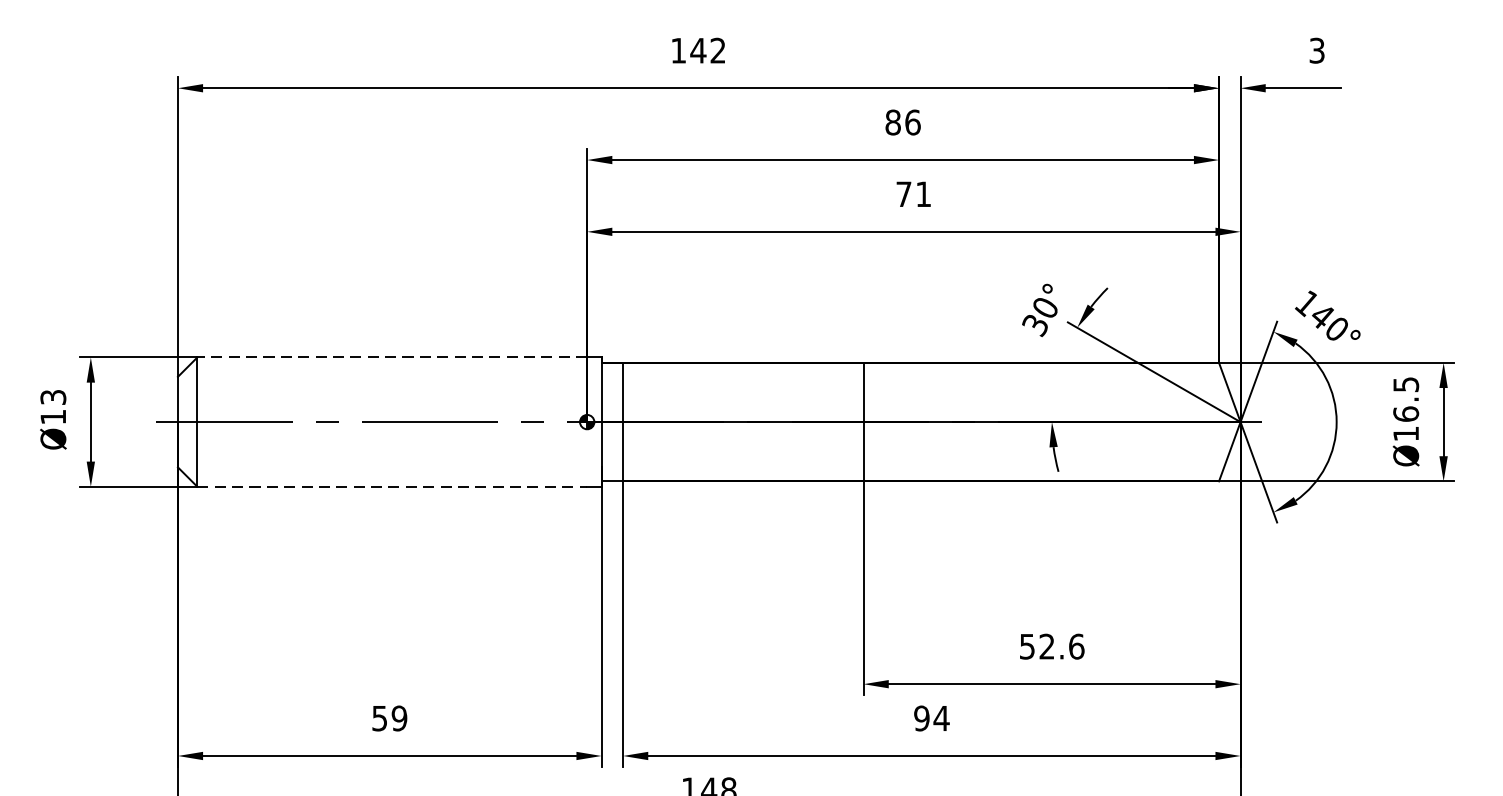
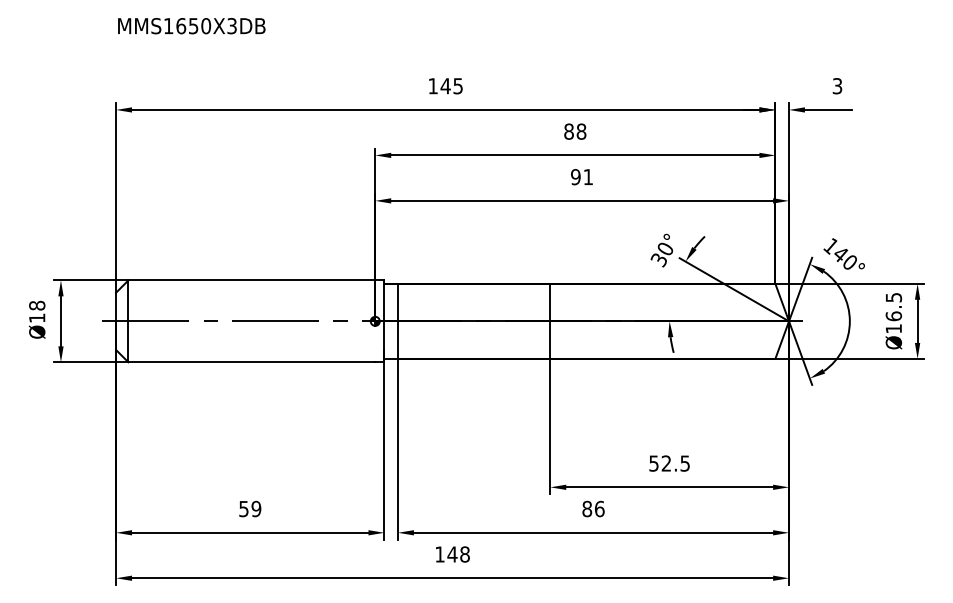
text: (717, 51) -> (457, 86), 142 -> 145
text: (912, 122) -> (581, 131), 86 -> 88
text: (903, 194) -> (575, 177), 71 -> 91
line: (391, 357) -> (251, 280), dashed -> solid
text: (53, 397) -> (37, 305), Ø13 -> Ø18
line: (393, 487) -> (252, 362), dashed -> solid
text: (1077, 646) -> (685, 463), 52.6 -> 52.5
text: (931, 717) -> (593, 508), 94 -> 86

